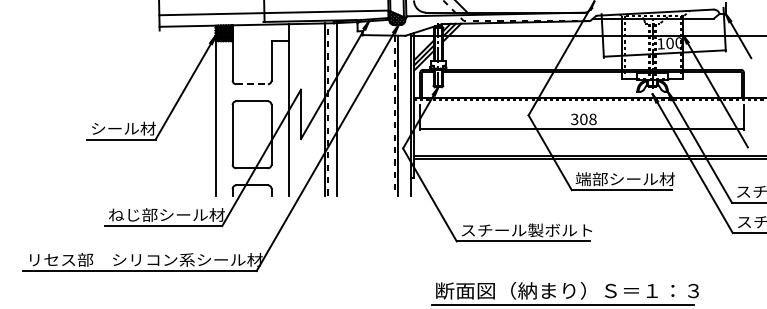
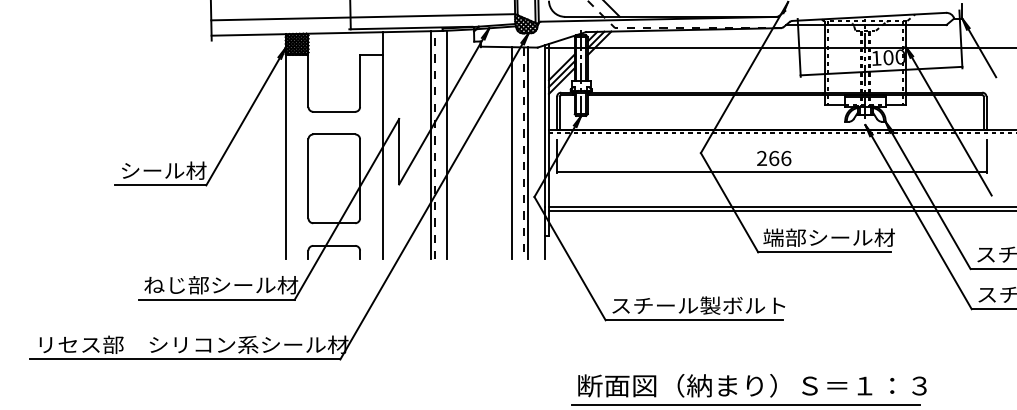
line: (252, 84) -> (334, 112), dashed -> solid
line: (386, 115) -> (512, 153), added
text: (583, 119) -> (773, 158), 308 -> 266

